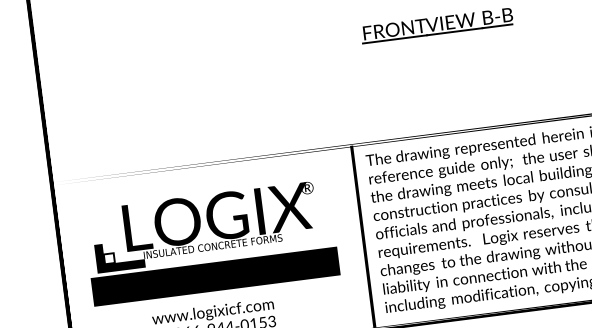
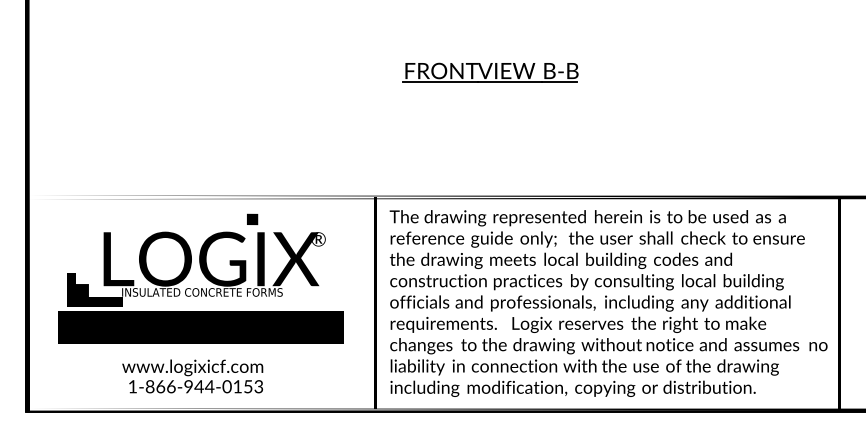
fill: (248, 178) -> (252, 219), added
fill: (108, 258) -> (81, 290), added

